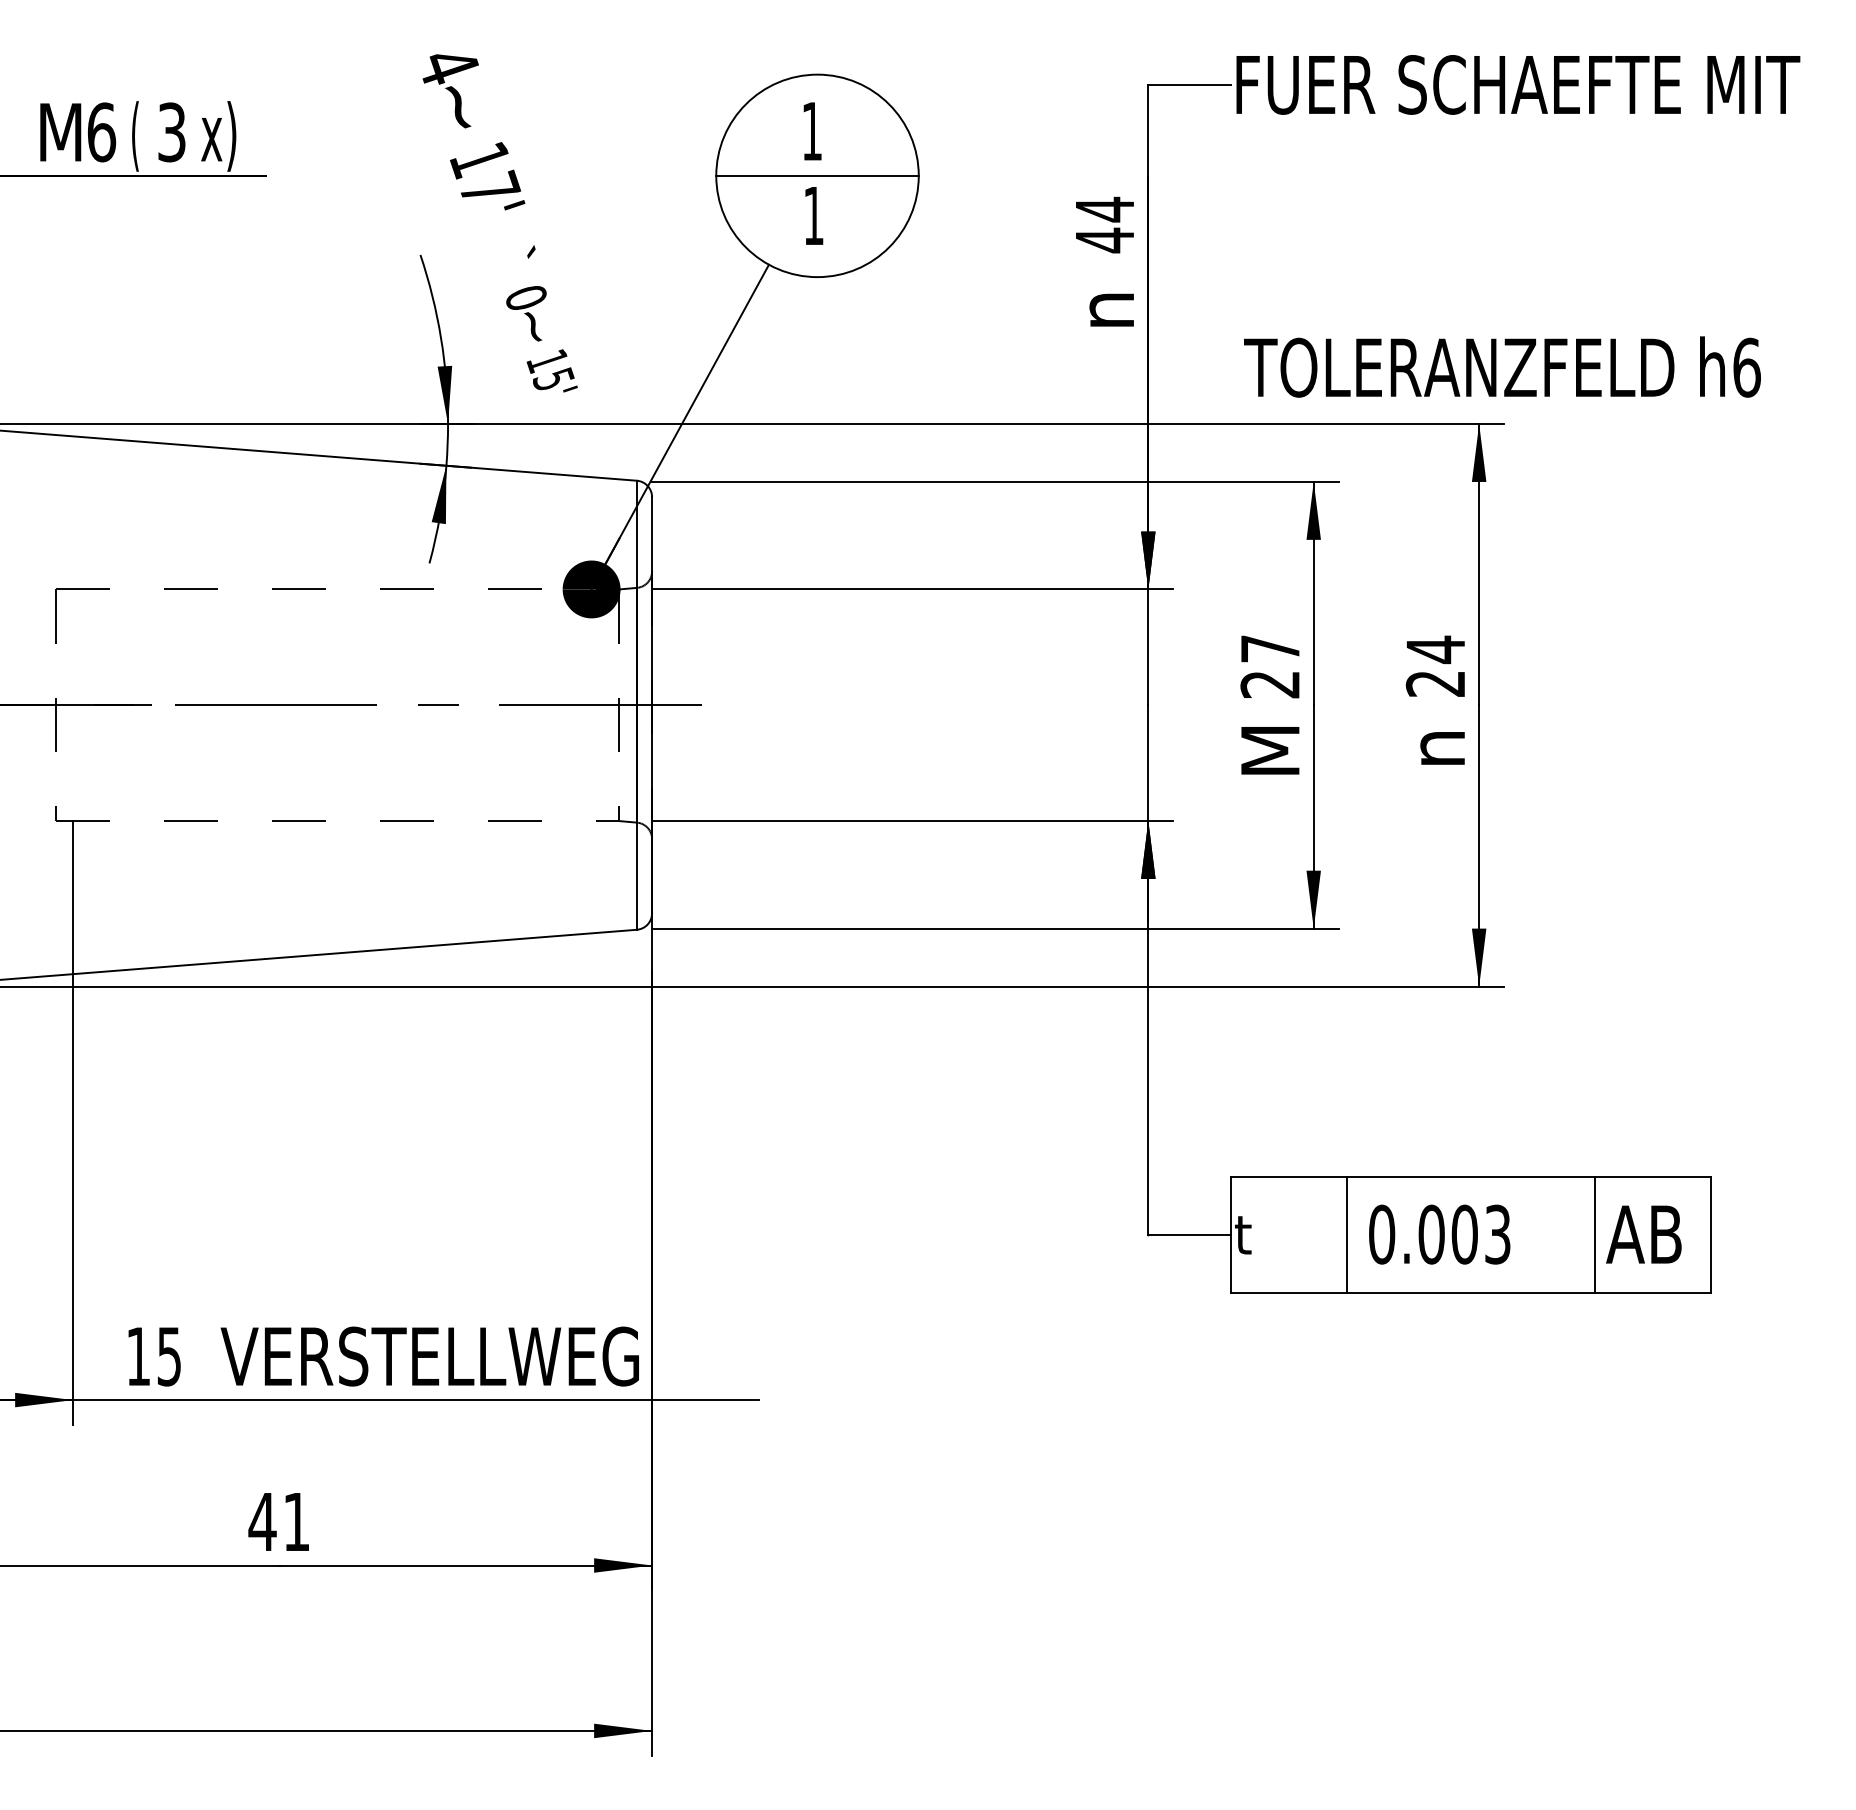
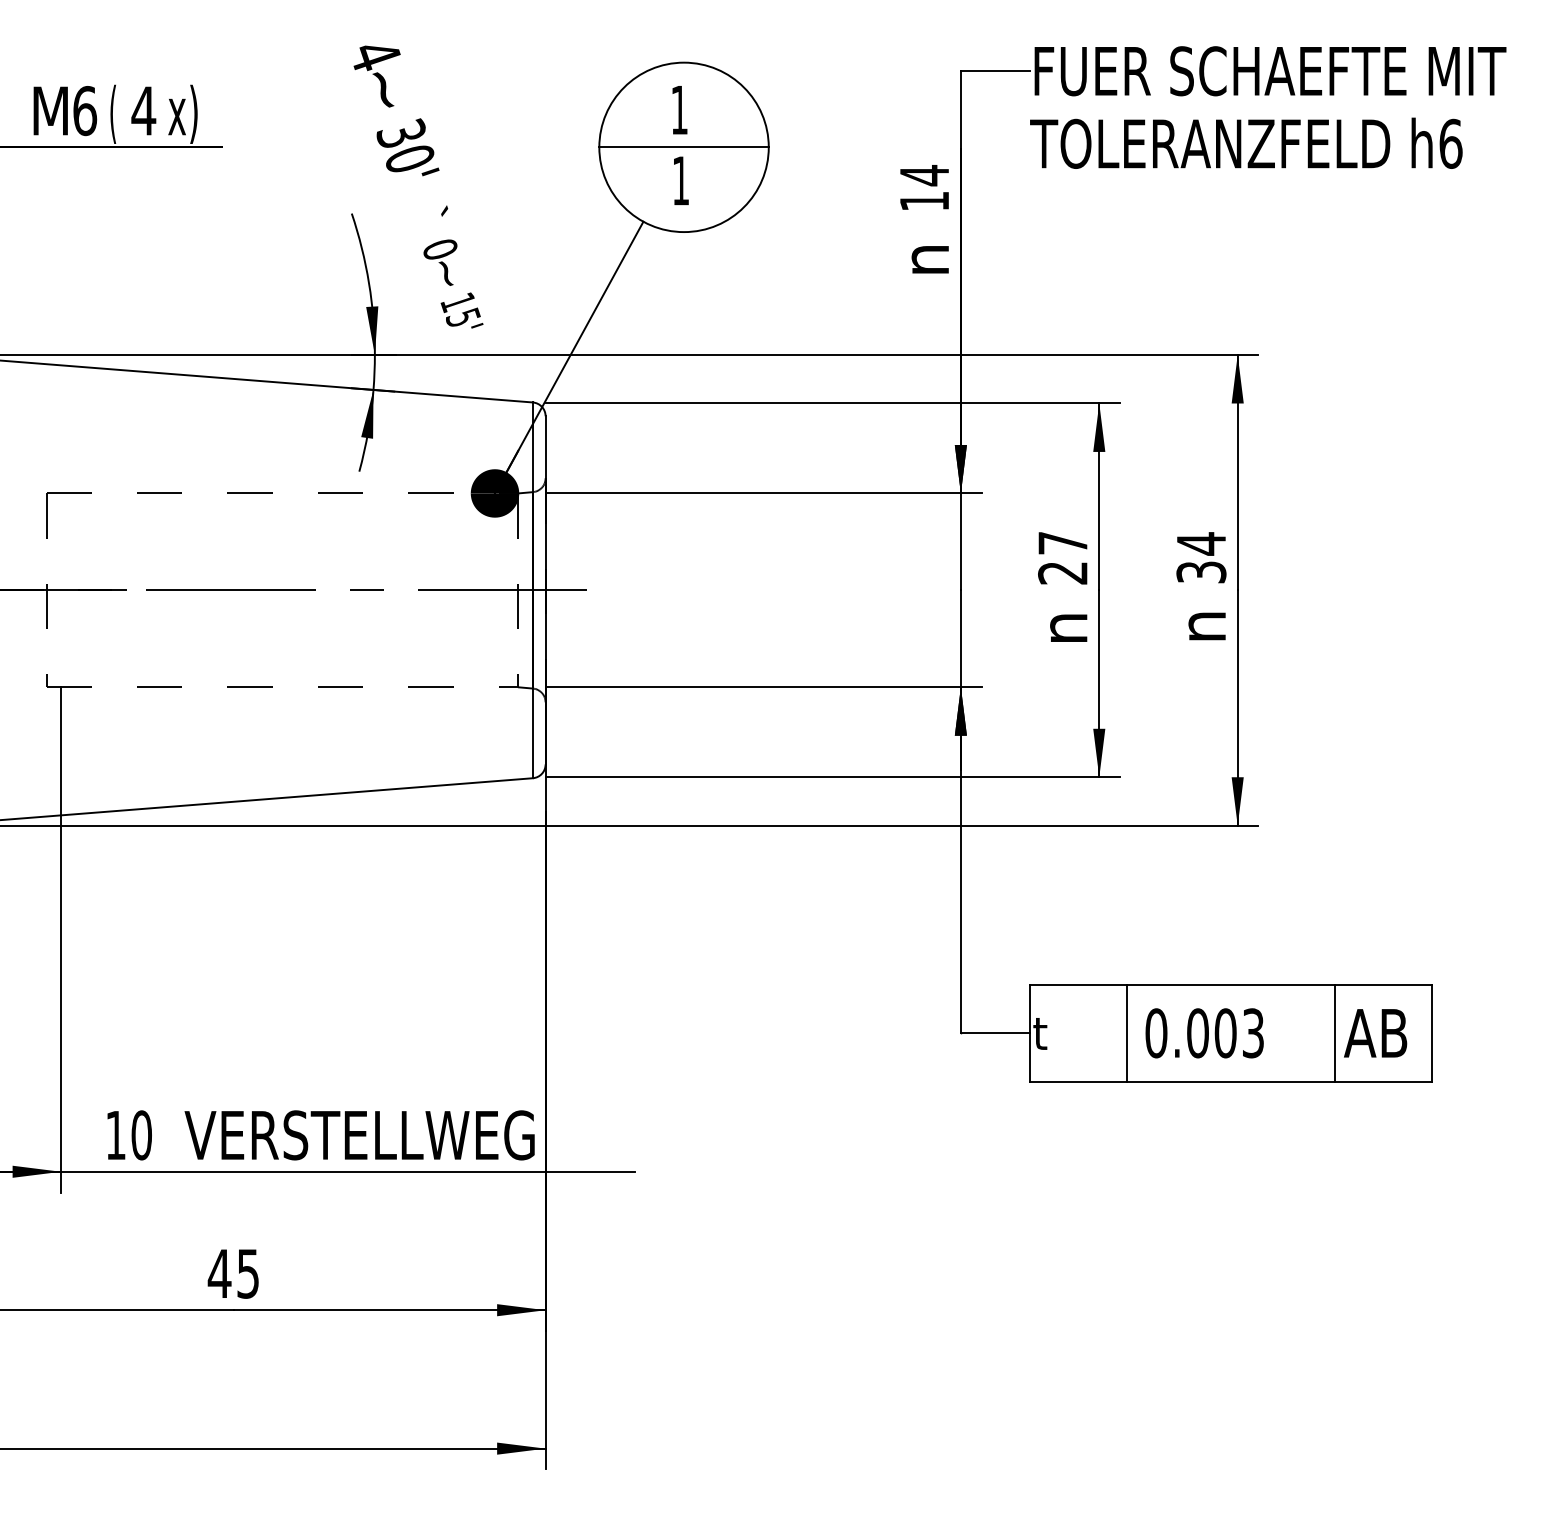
text: (171, 132) -> (143, 111), 3 -> 4
text: (485, 173) -> (406, 145), 17' -> 30'
text: (1104, 240) -> (924, 201), 44 -> 14
text: (1502, 366) -> (1246, 142), moved
text: (1435, 683) -> (1201, 572), 24 -> 34
text: (1270, 750) -> (1063, 628), M -> n
text: (169, 1356) -> (141, 1135), 15 -> 10
text: (296, 1522) -> (248, 1274), 41 -> 45

